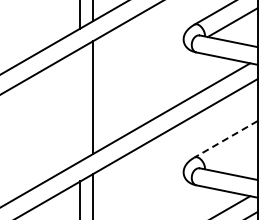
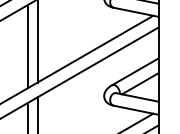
line: (80, 104) -> (28, 46), added
line: (225, 139) -> (135, 71), dashed -> solid
line: (232, 155) -> (140, 83), added

